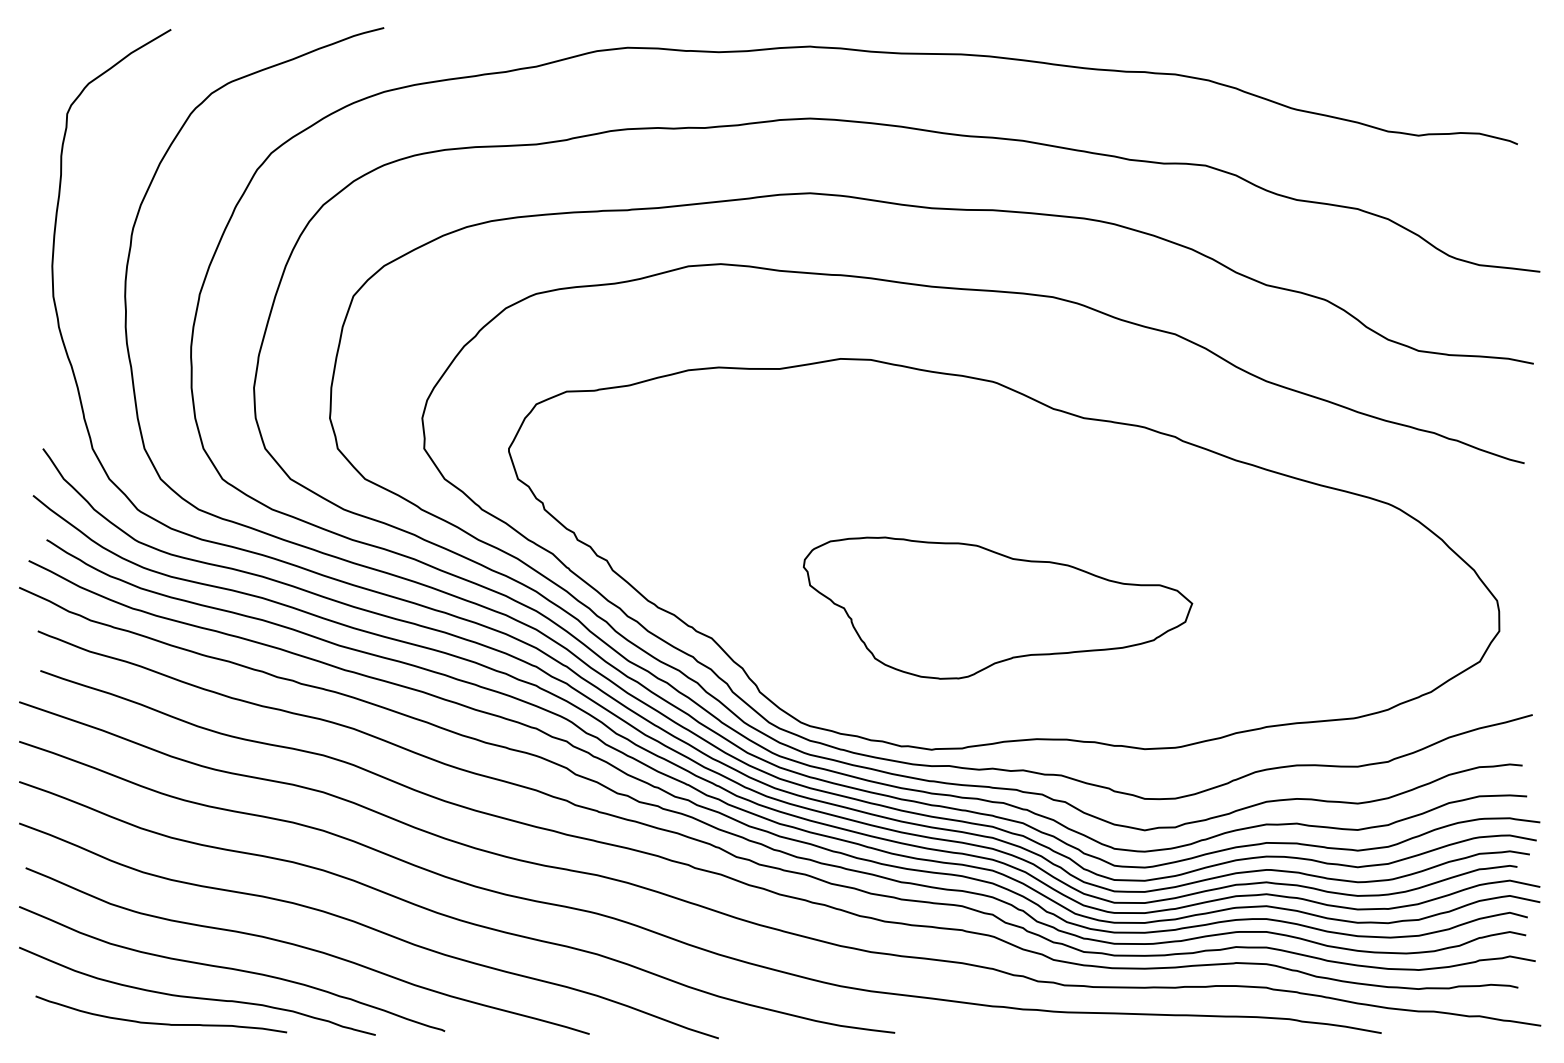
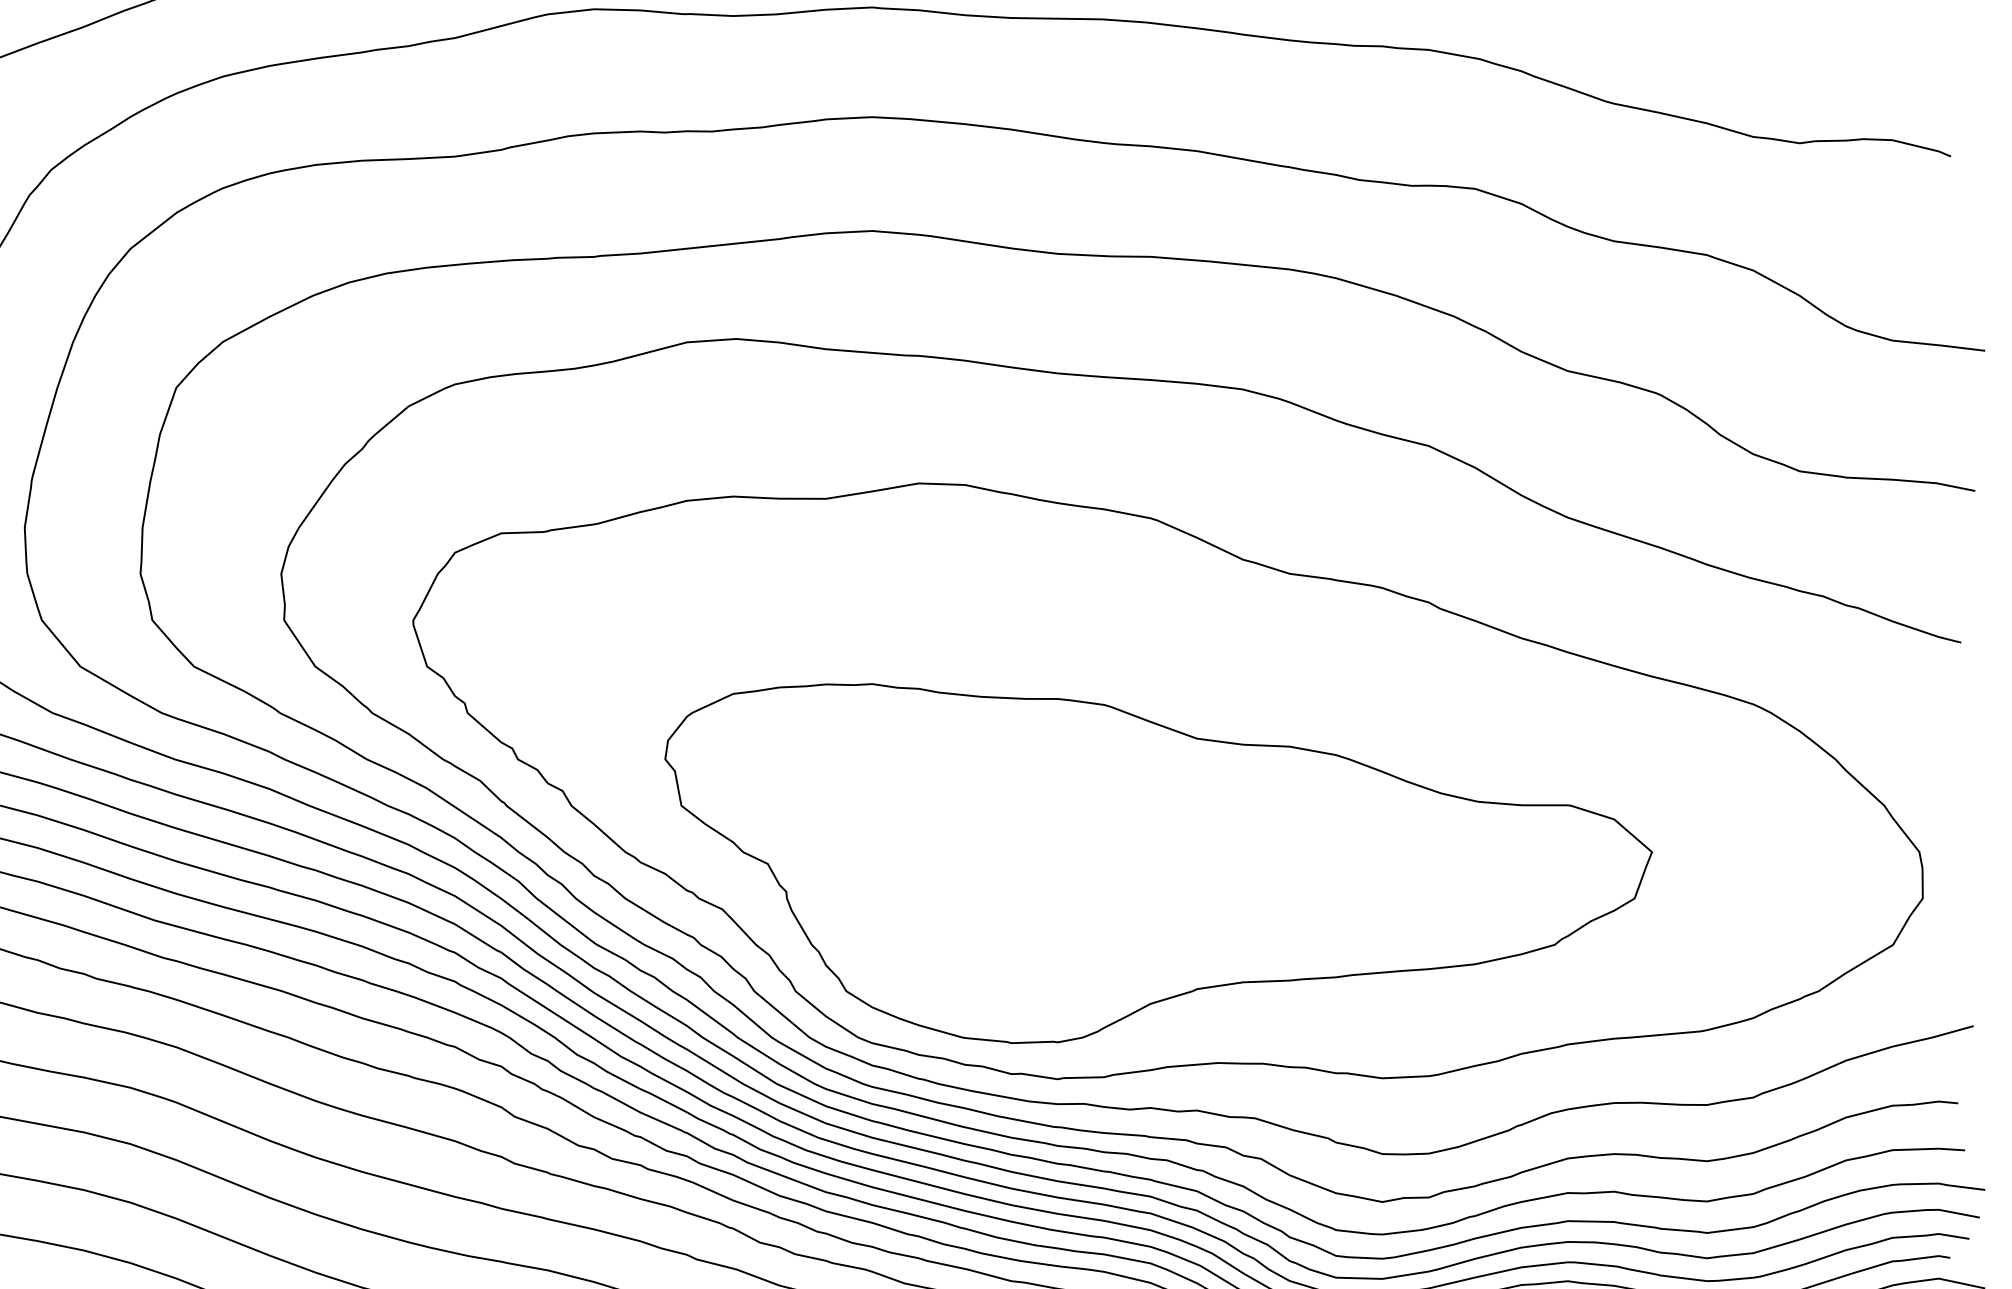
part: (997, 607) -> (1157, 862), size x1.67

